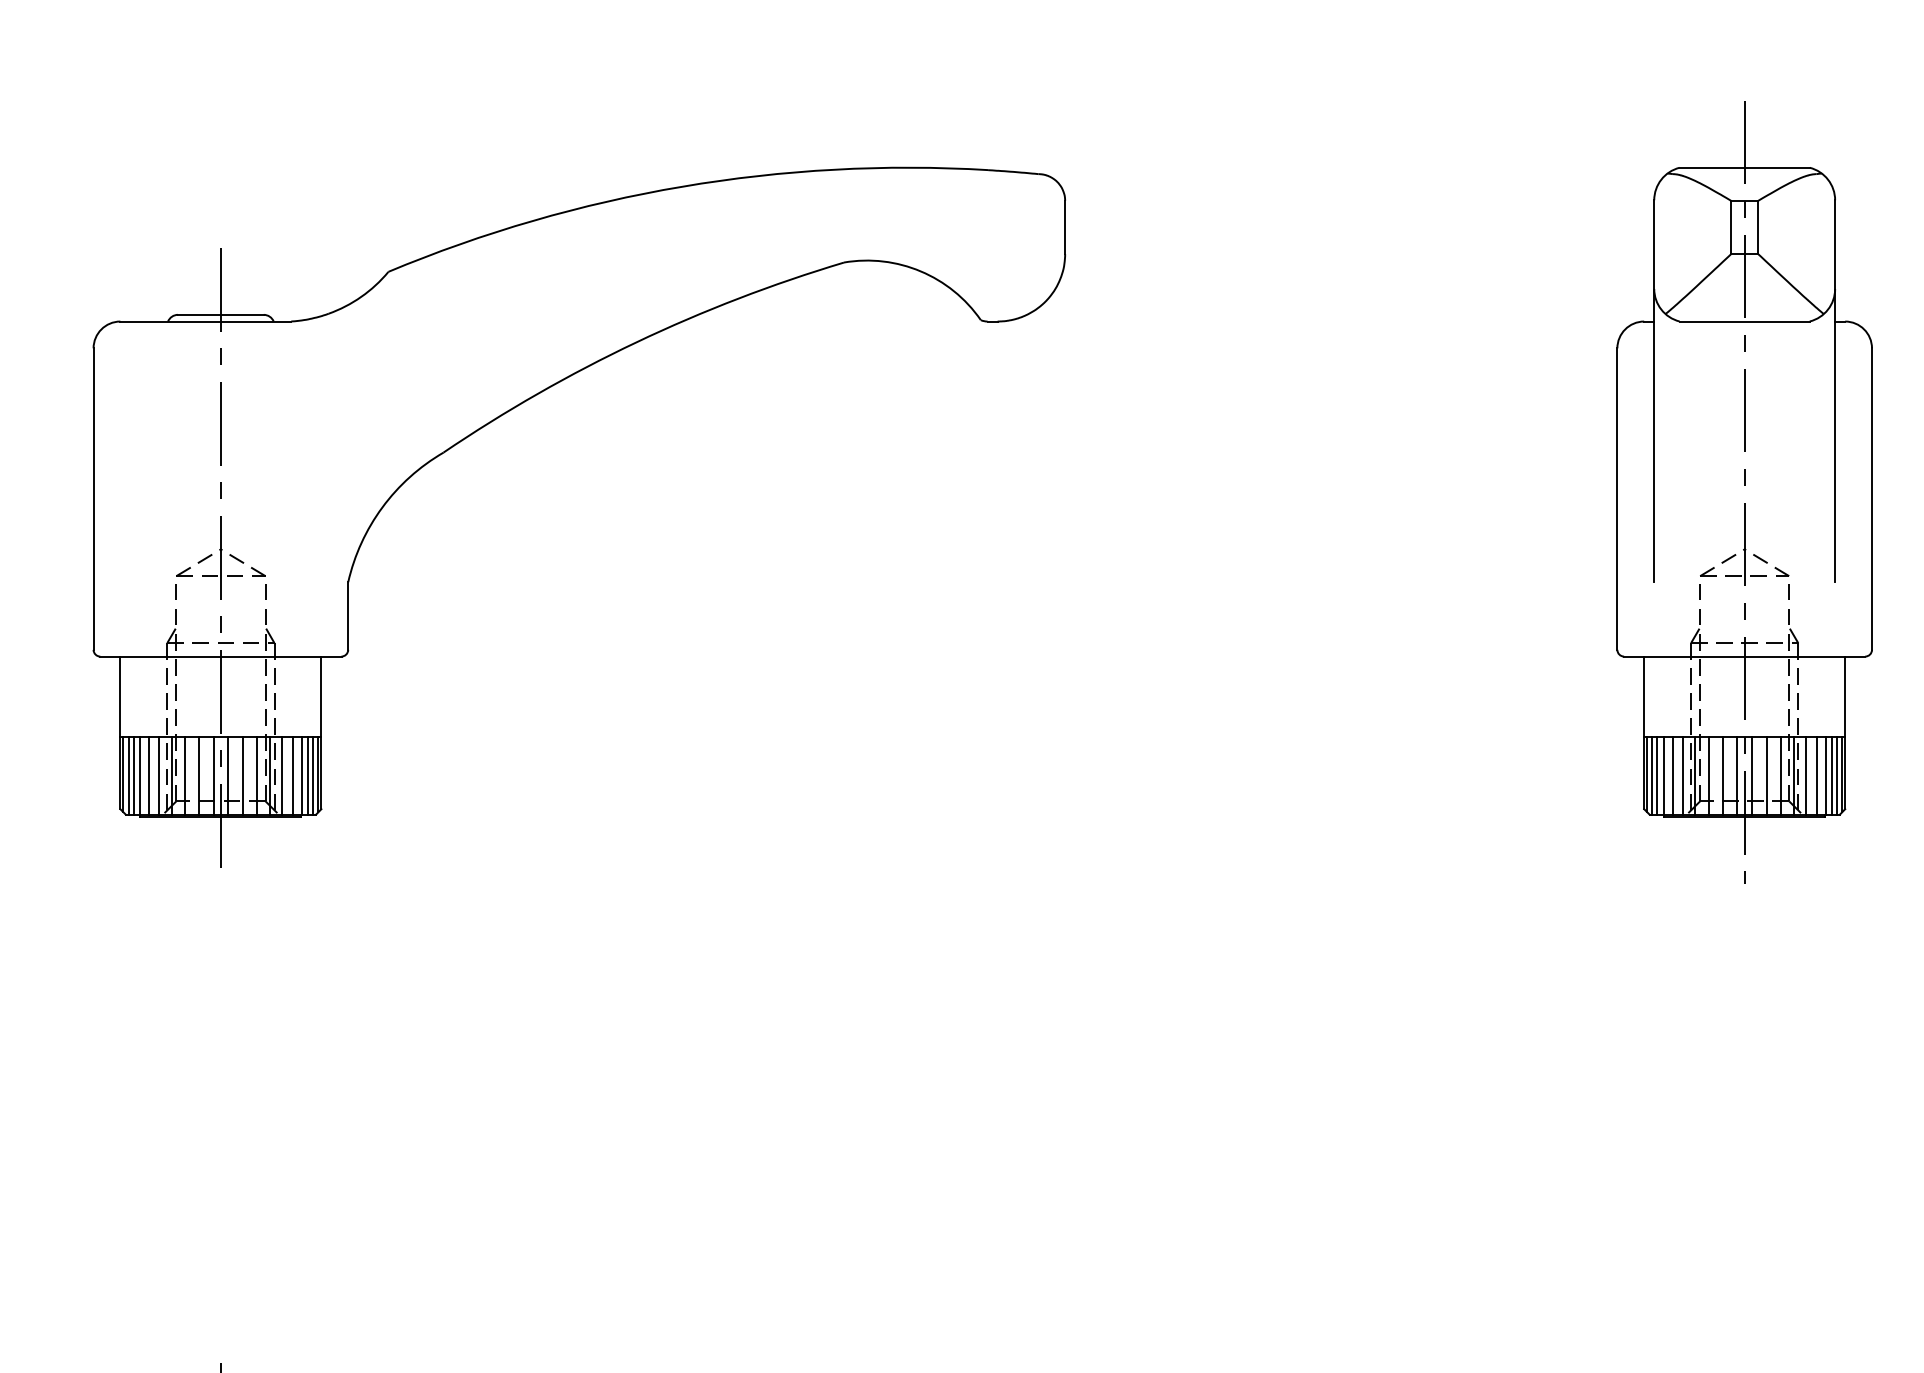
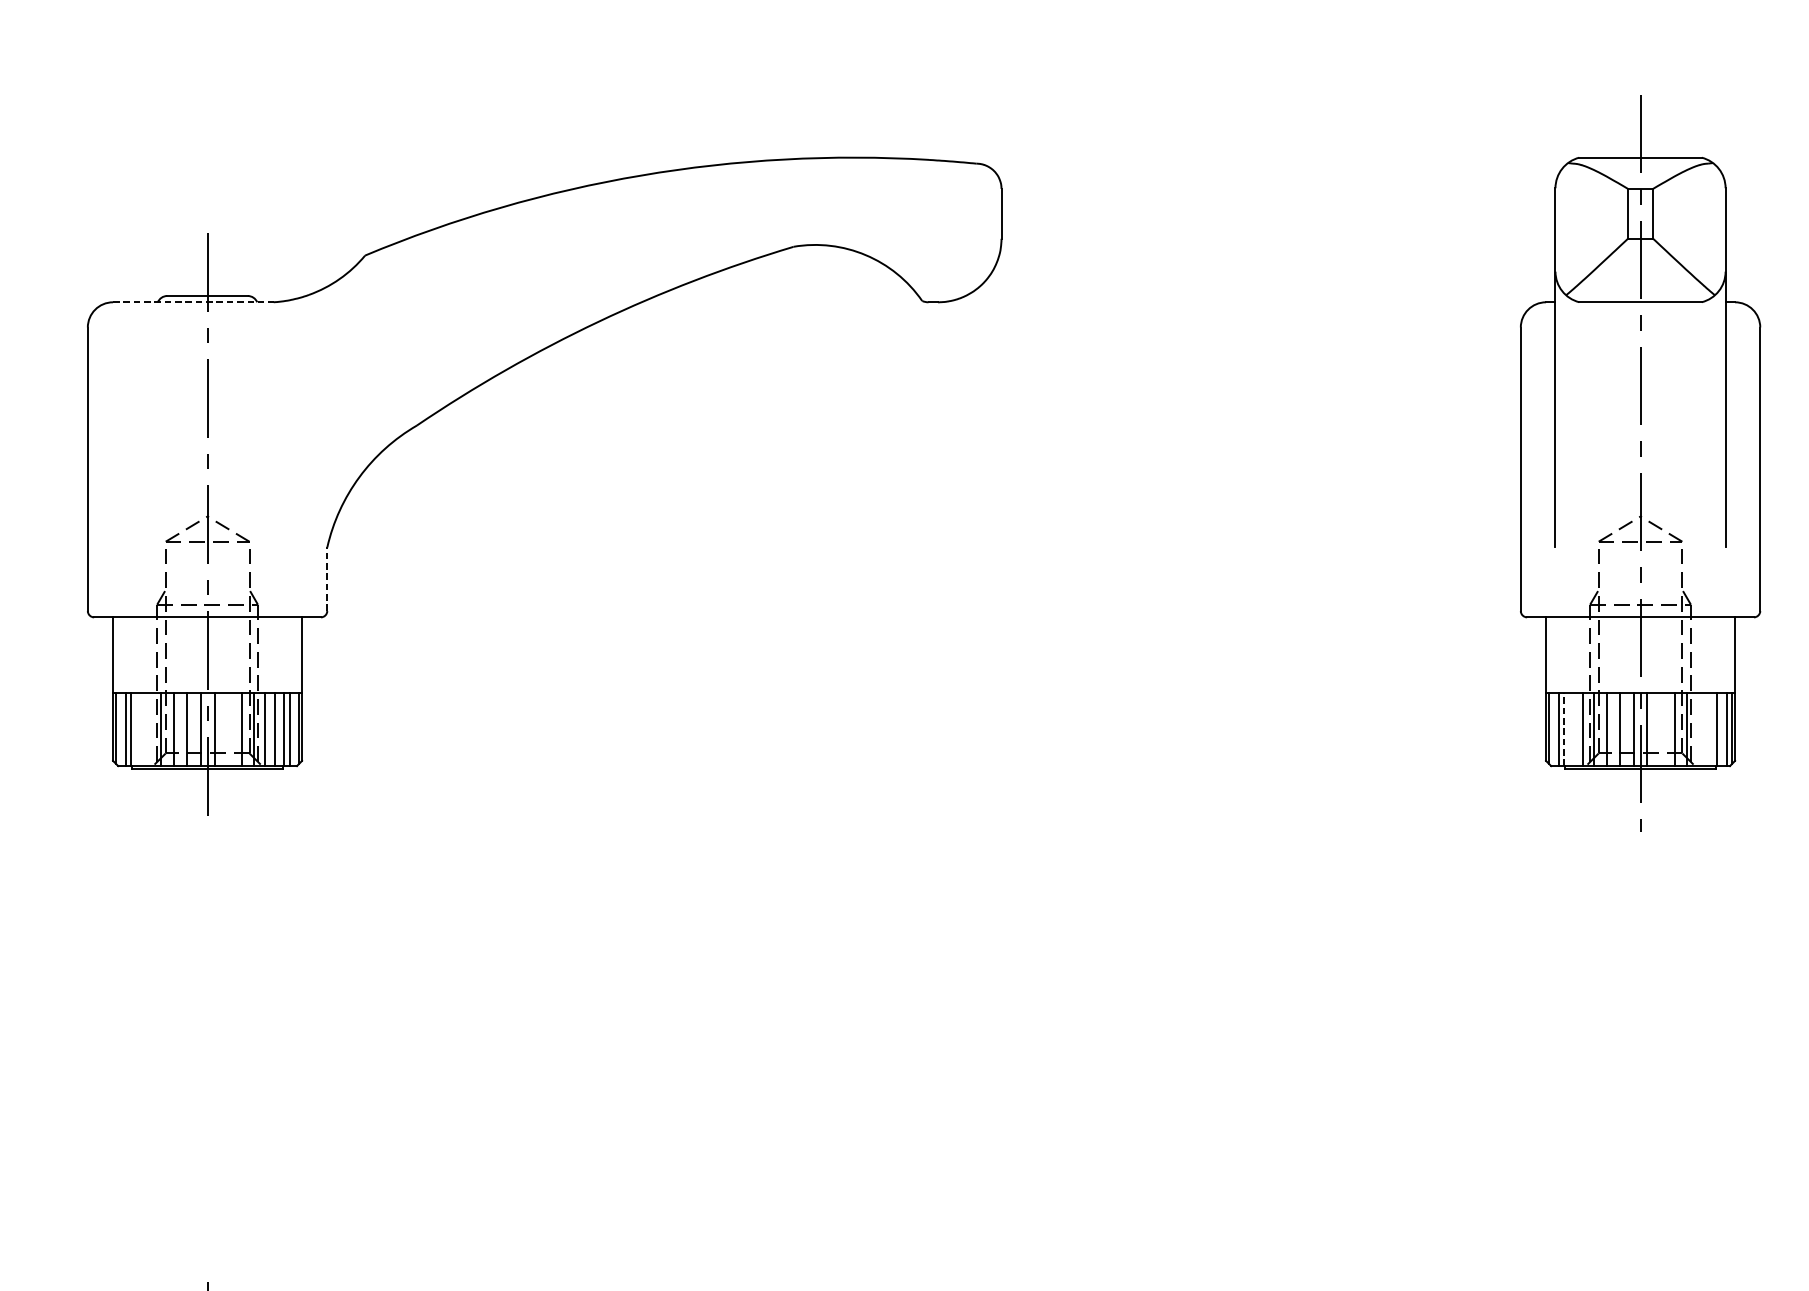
line: (206, 321) -> (194, 302), solid -> dashed
line: (348, 616) -> (327, 579), solid -> dashed
line: (128, 775) -> (120, 729), removed
line: (149, 775) -> (140, 729), removed
line: (159, 775) -> (149, 729), removed
line: (243, 775) -> (228, 729), removed
line: (313, 775) -> (294, 729), removed
line: (1652, 775) -> (1553, 729), removed
line: (1663, 775) -> (1564, 729), solid -> dashed
line: (1672, 775) -> (1572, 729), removed
line: (1766, 775) -> (1661, 729), removed
line: (1806, 775) -> (1698, 729), removed
line: (1816, 775) -> (1708, 729), removed
line: (1831, 775) -> (1722, 729), removed

